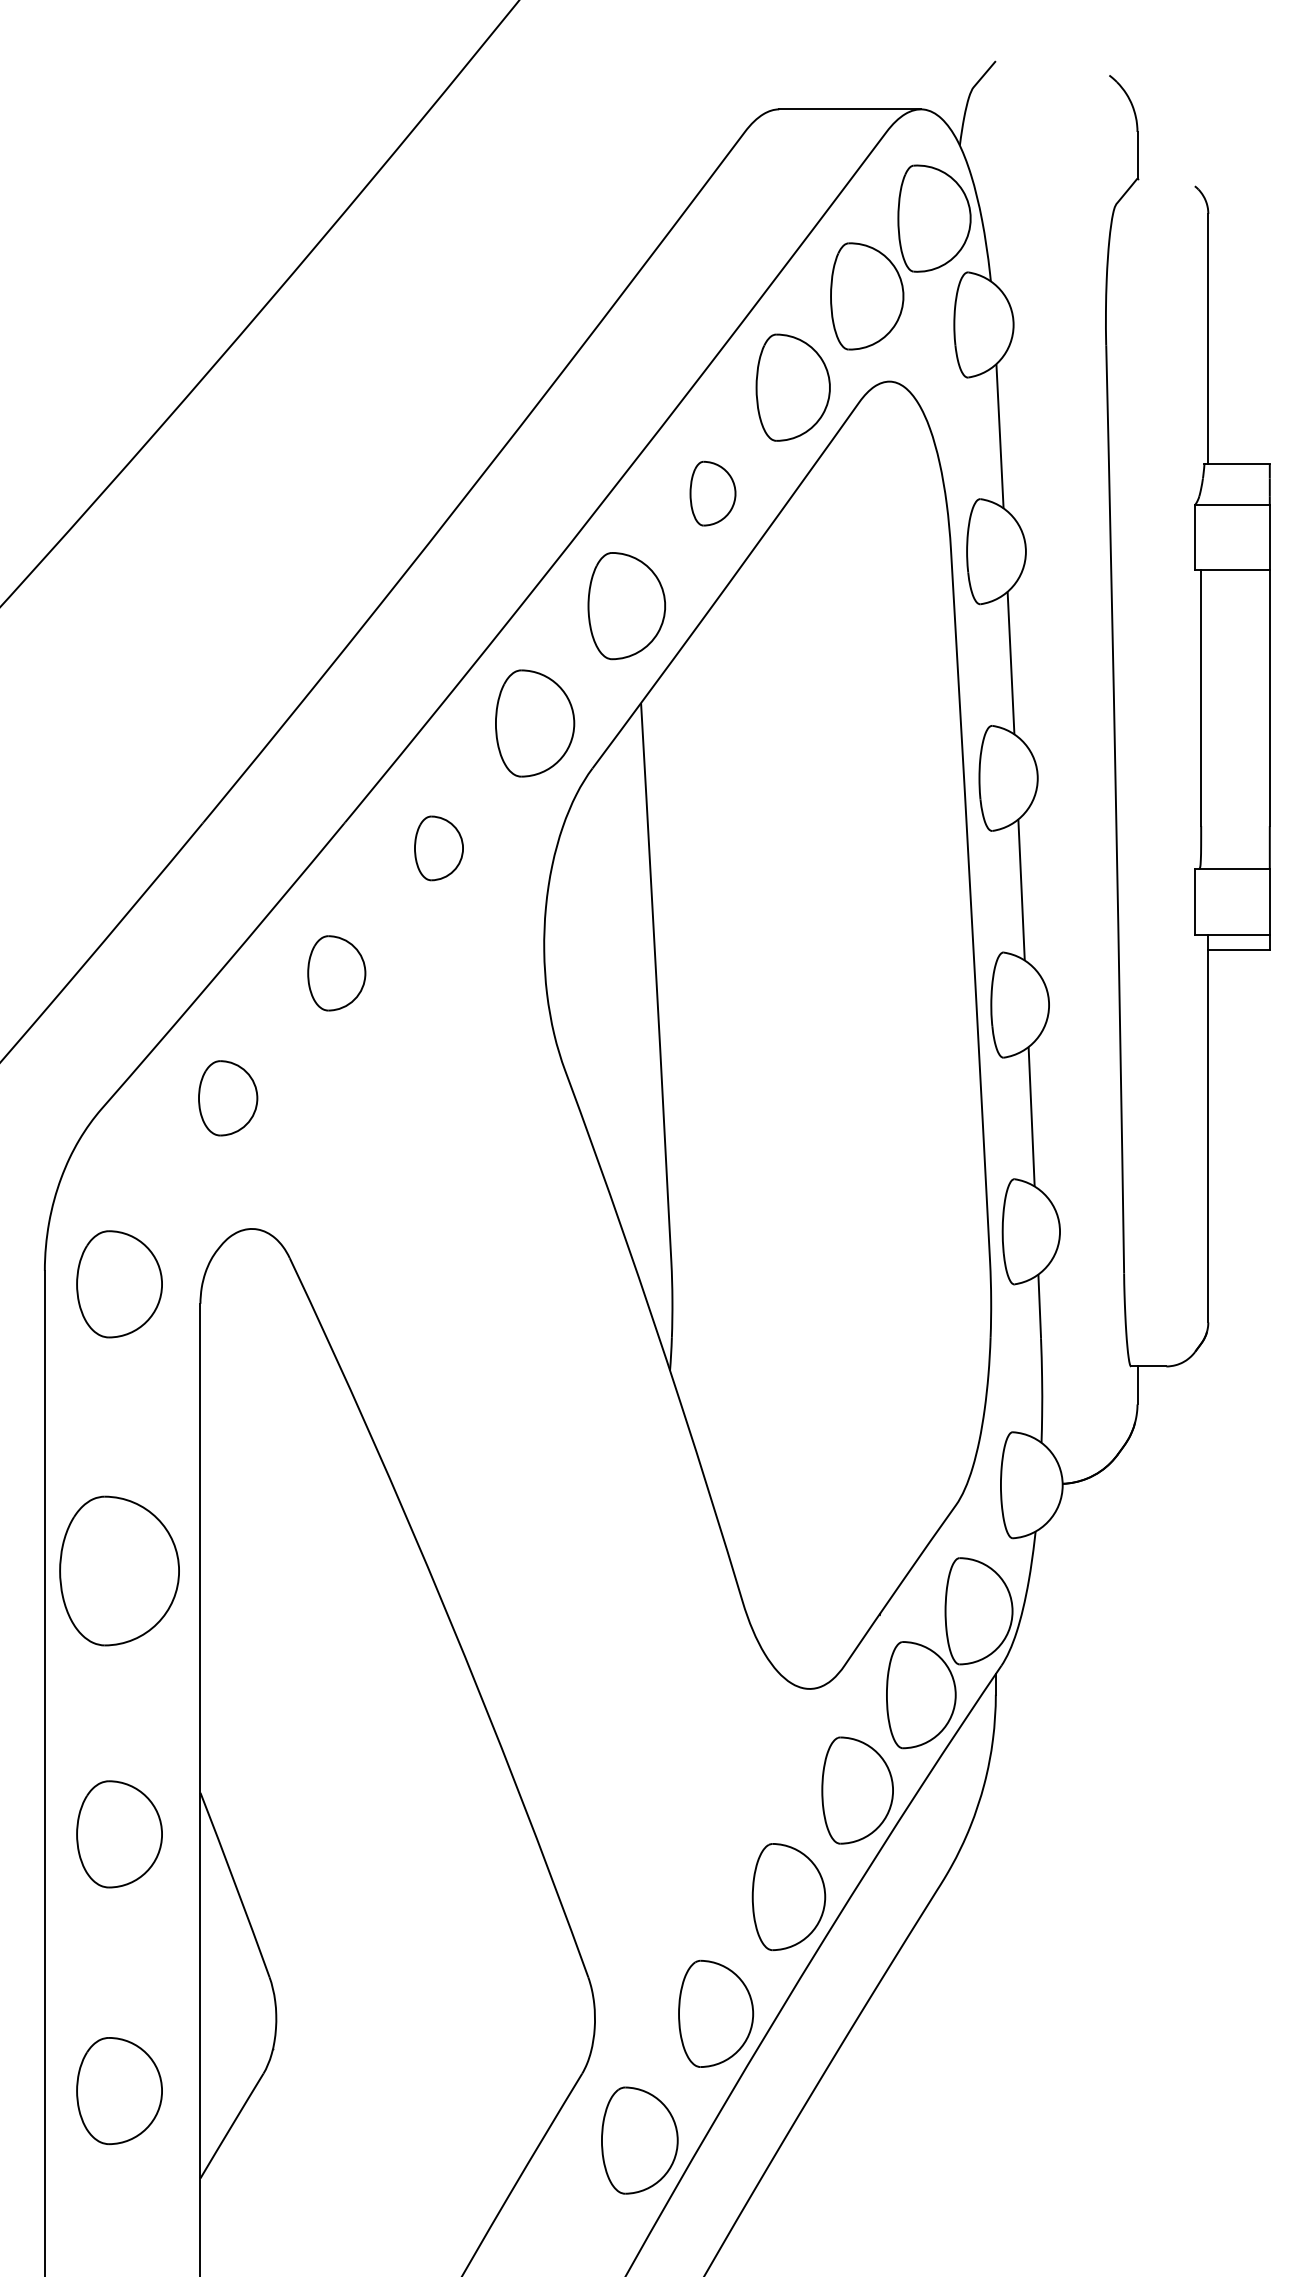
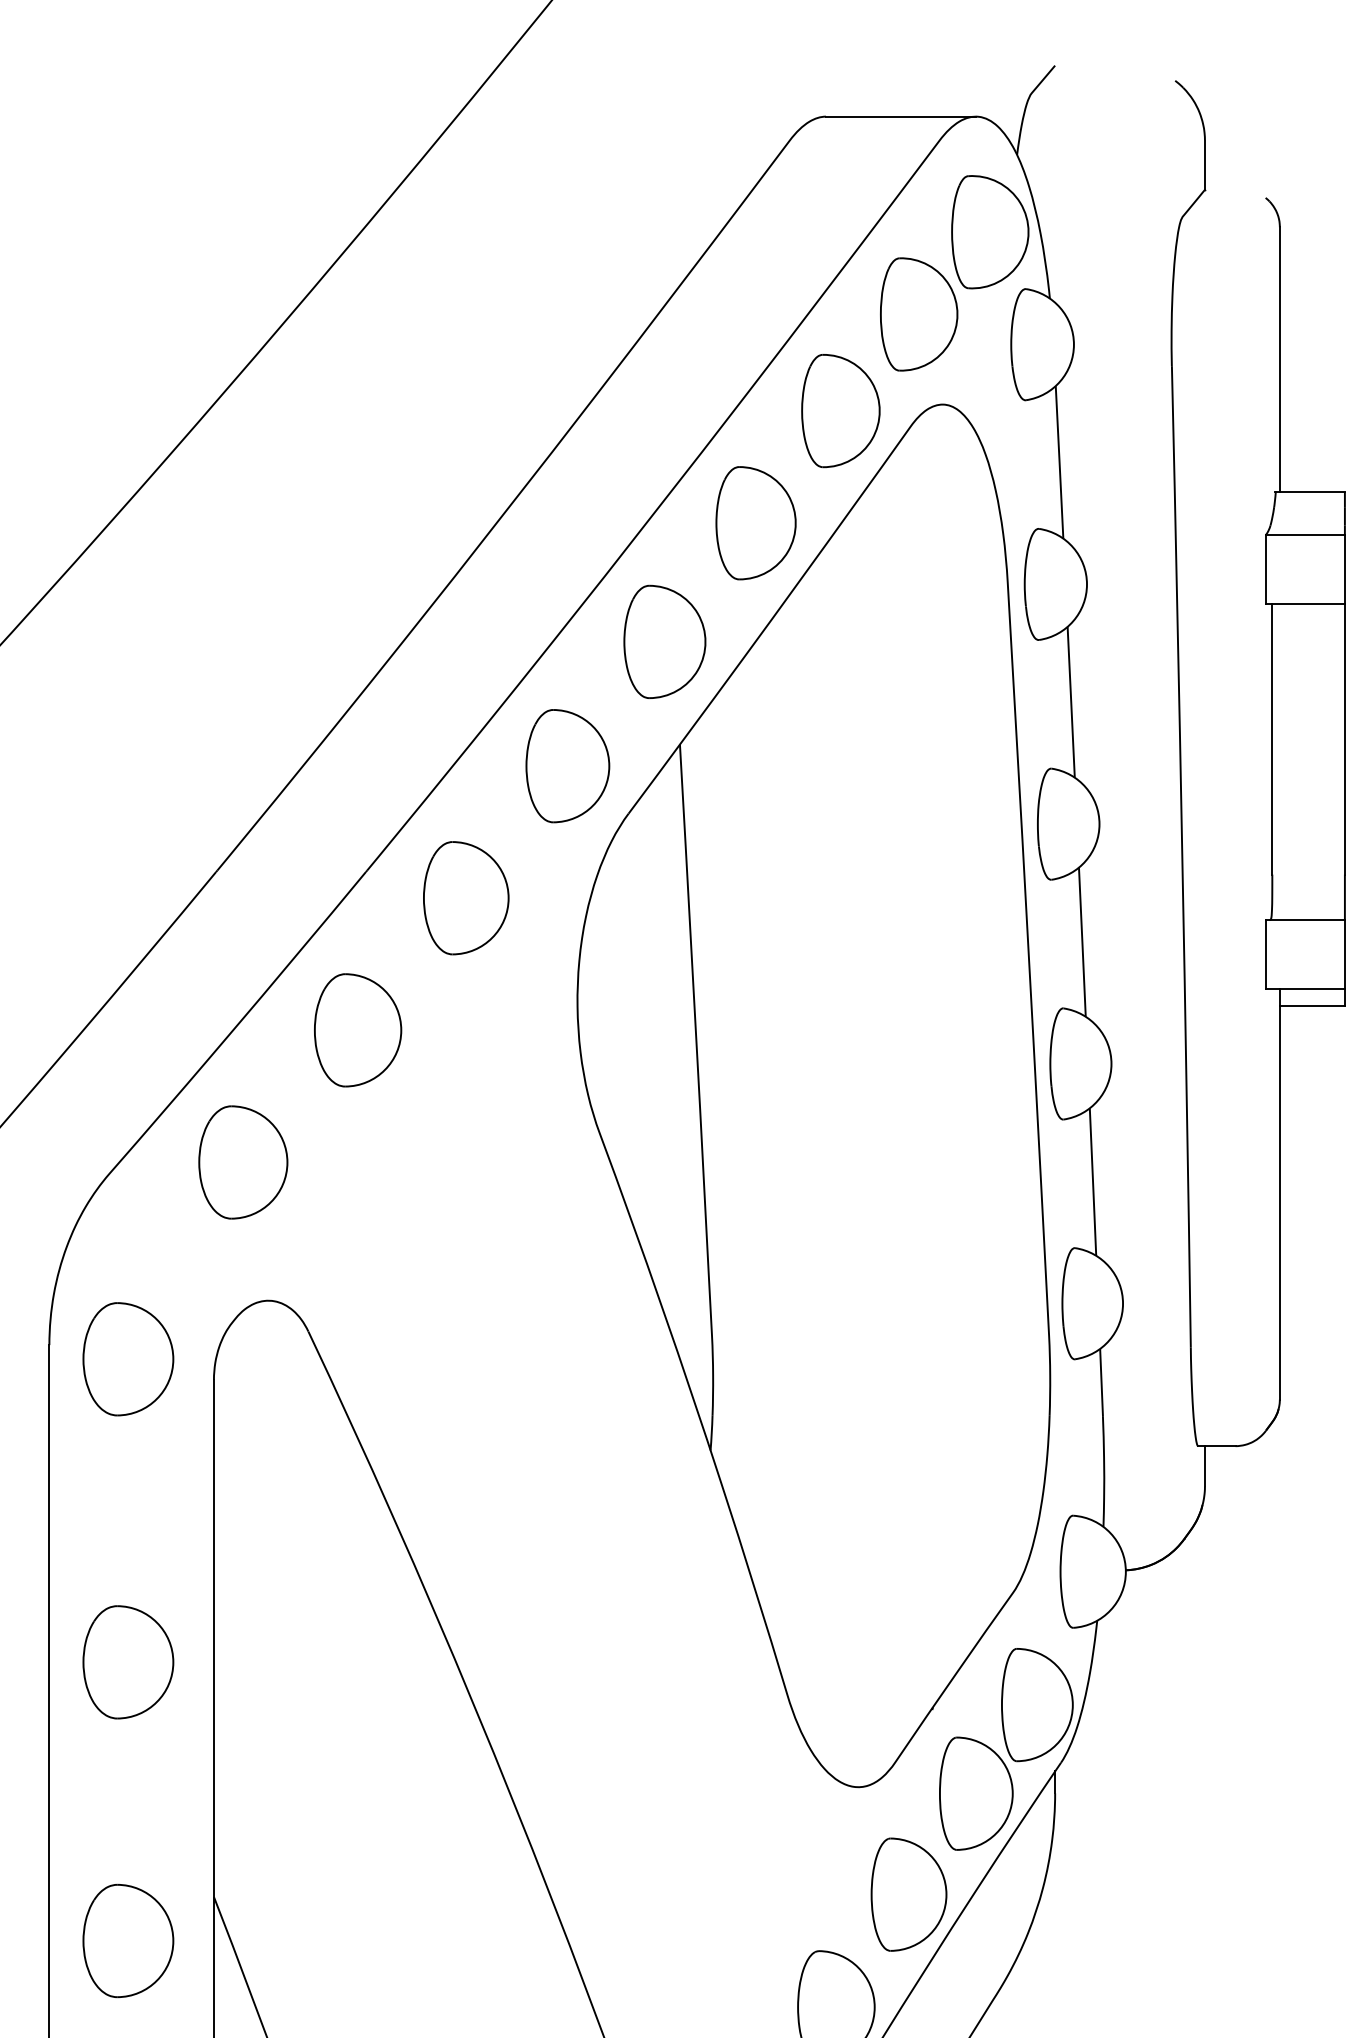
part: (712, 493) -> (755, 522), size x1.67
part: (438, 848) -> (465, 898), size x1.67
part: (336, 973) -> (357, 1030), size x1.43
part: (227, 1098) -> (242, 1162), size x1.43
part: (119, 1570) -> (128, 1661), size x0.71

